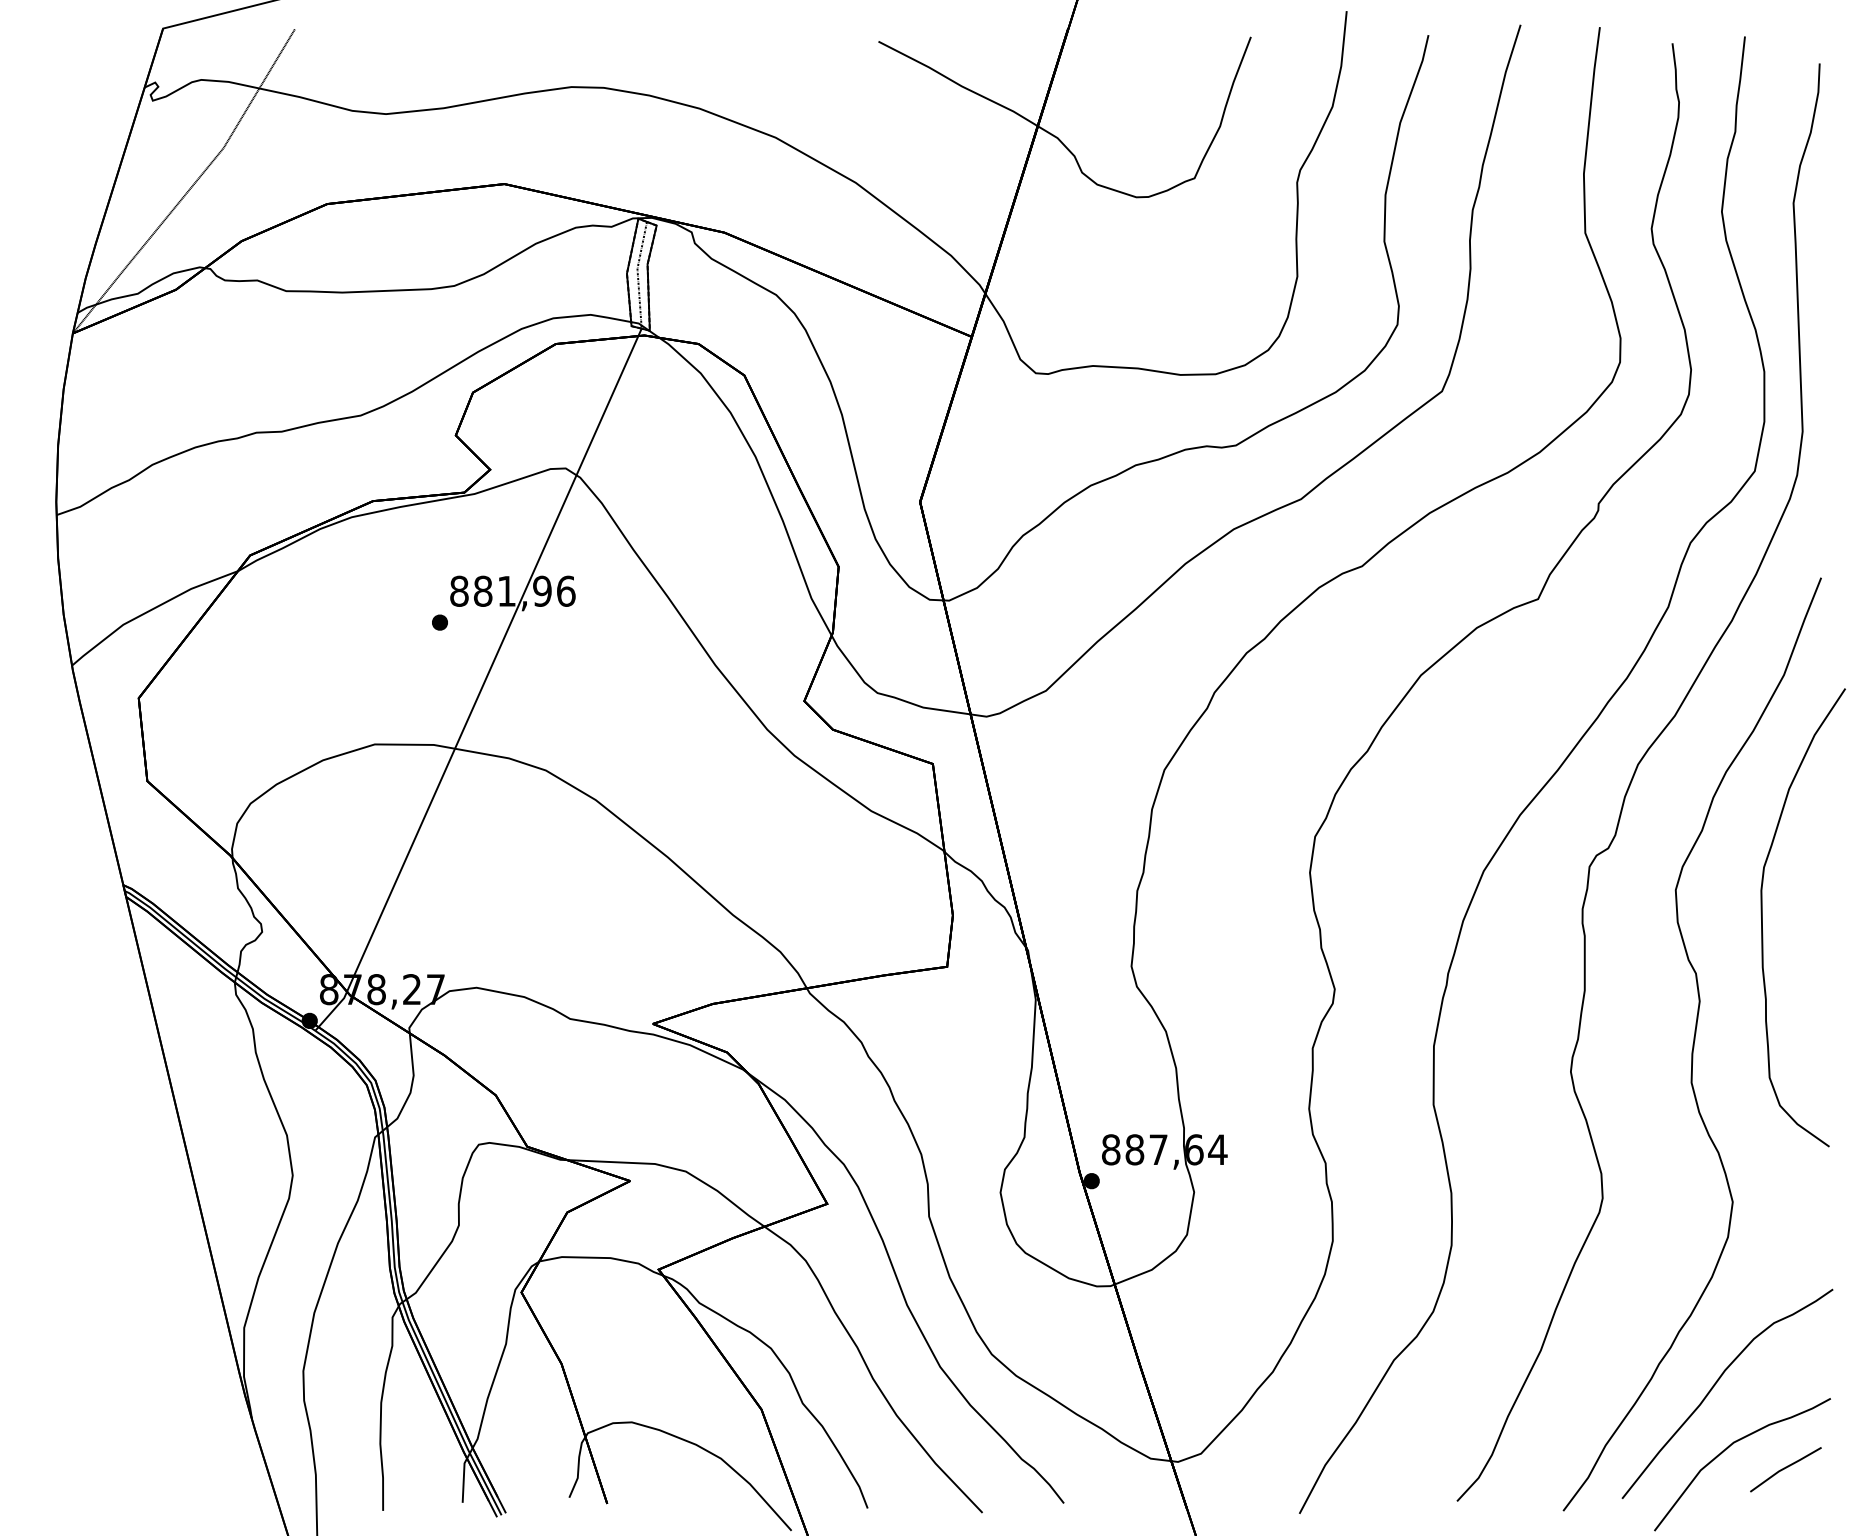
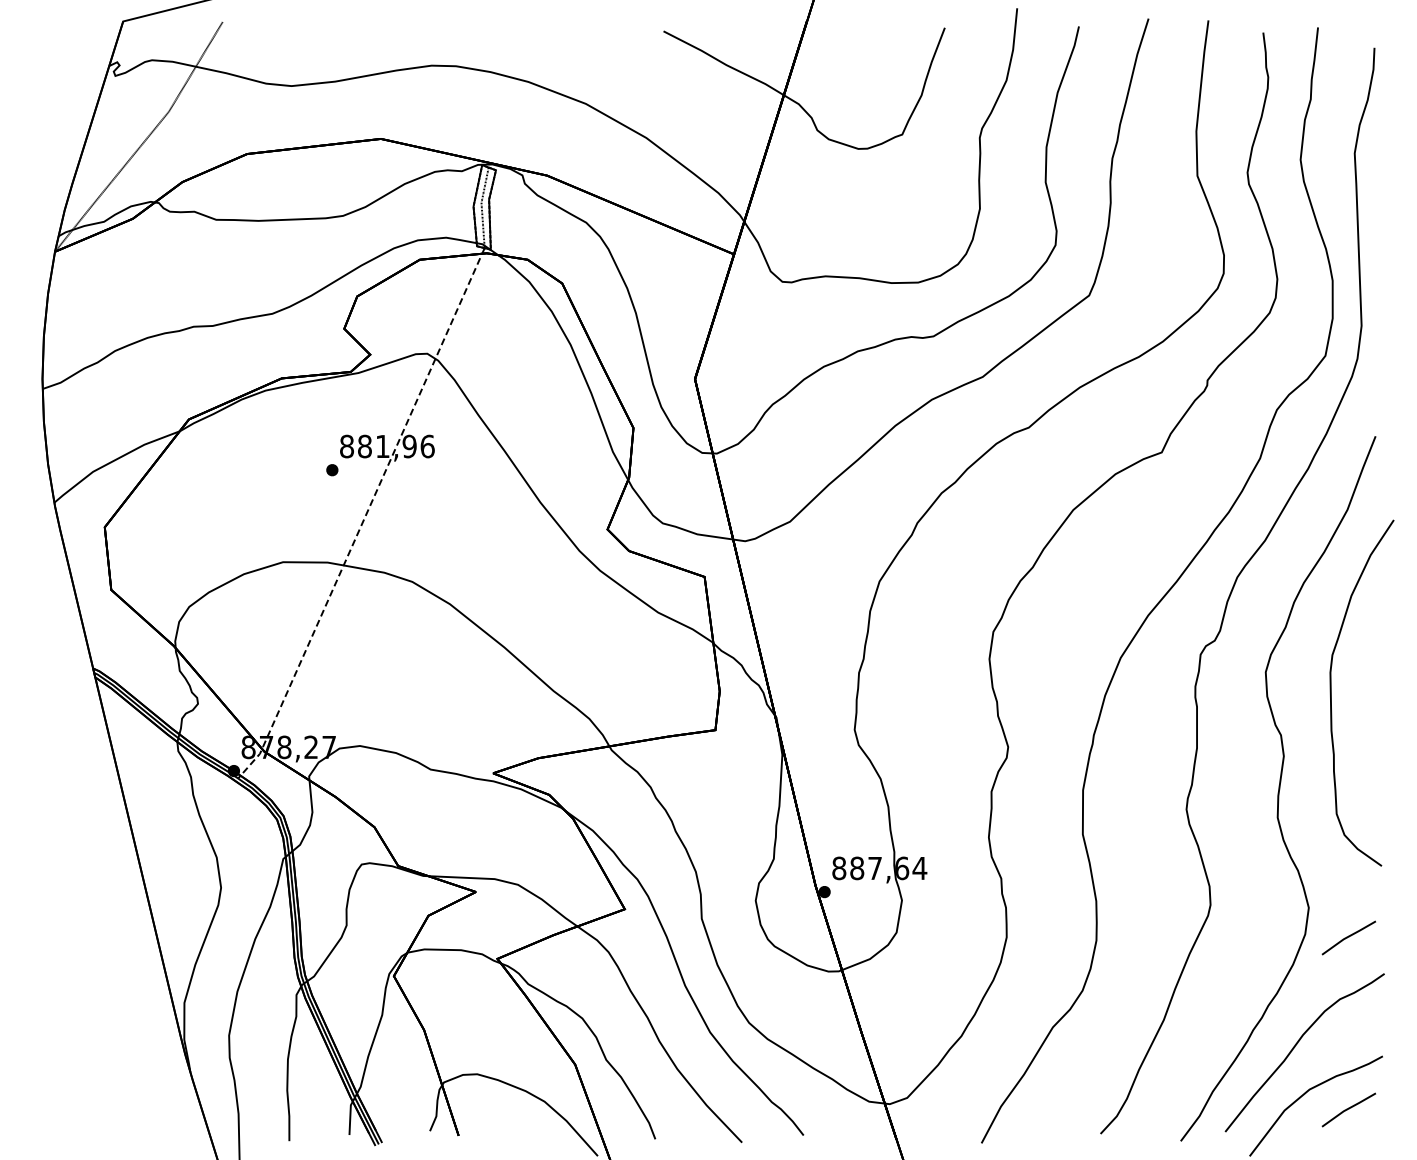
line: (483, 682) -> (365, 515), solid -> dashed
line: (1785, 1241) -> (1348, 937), added

